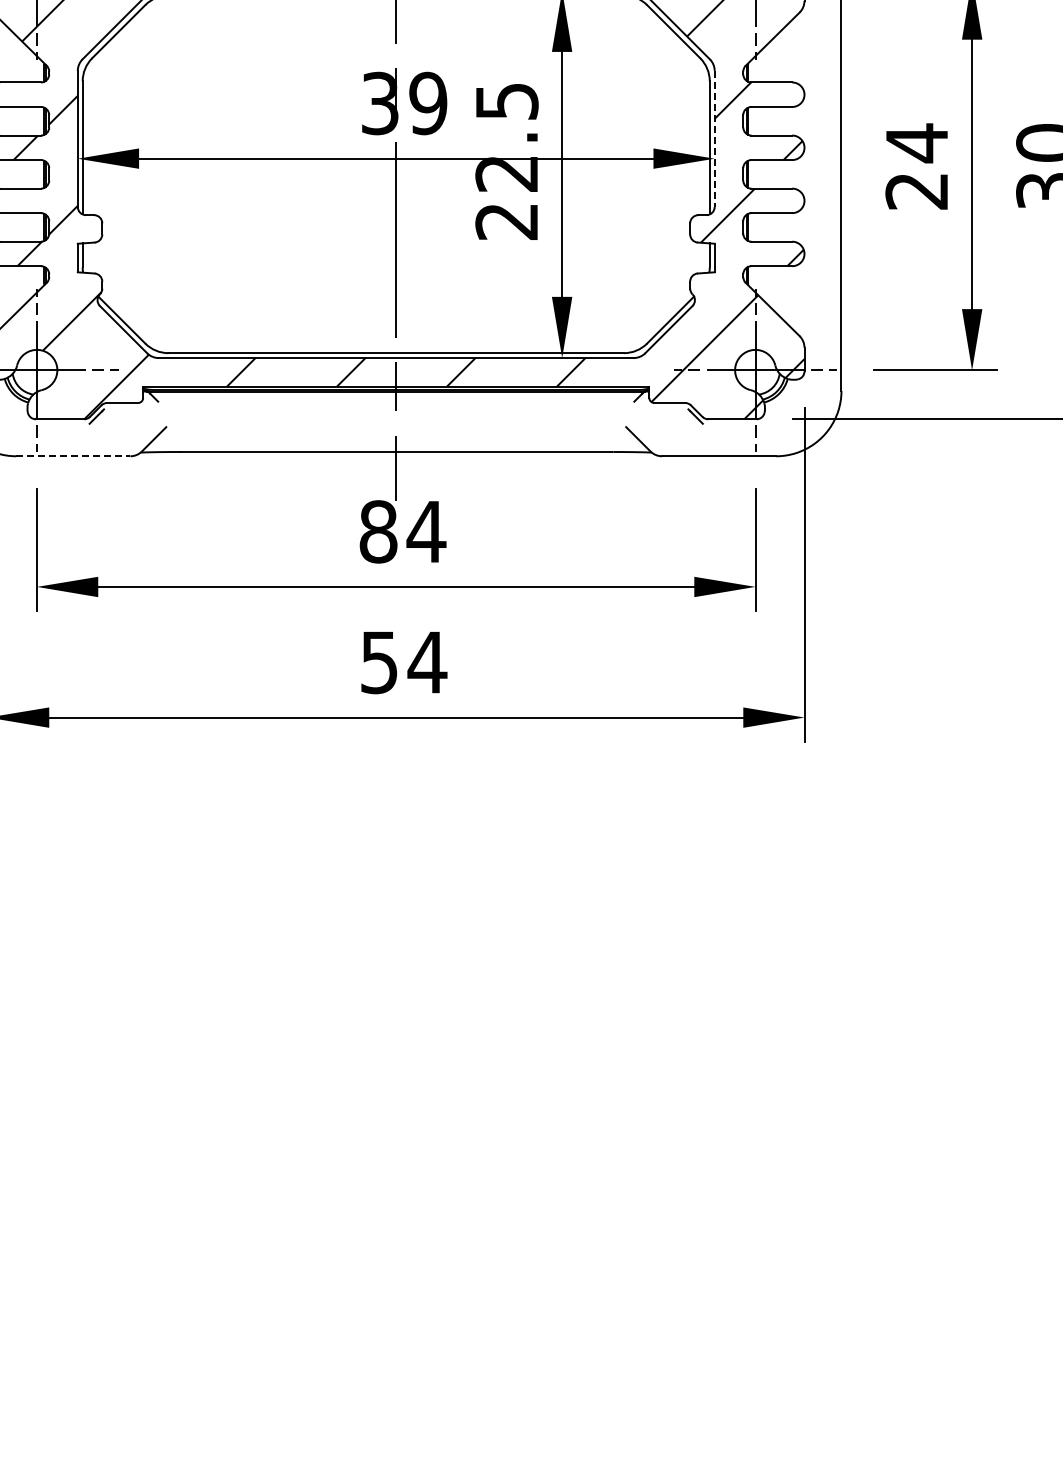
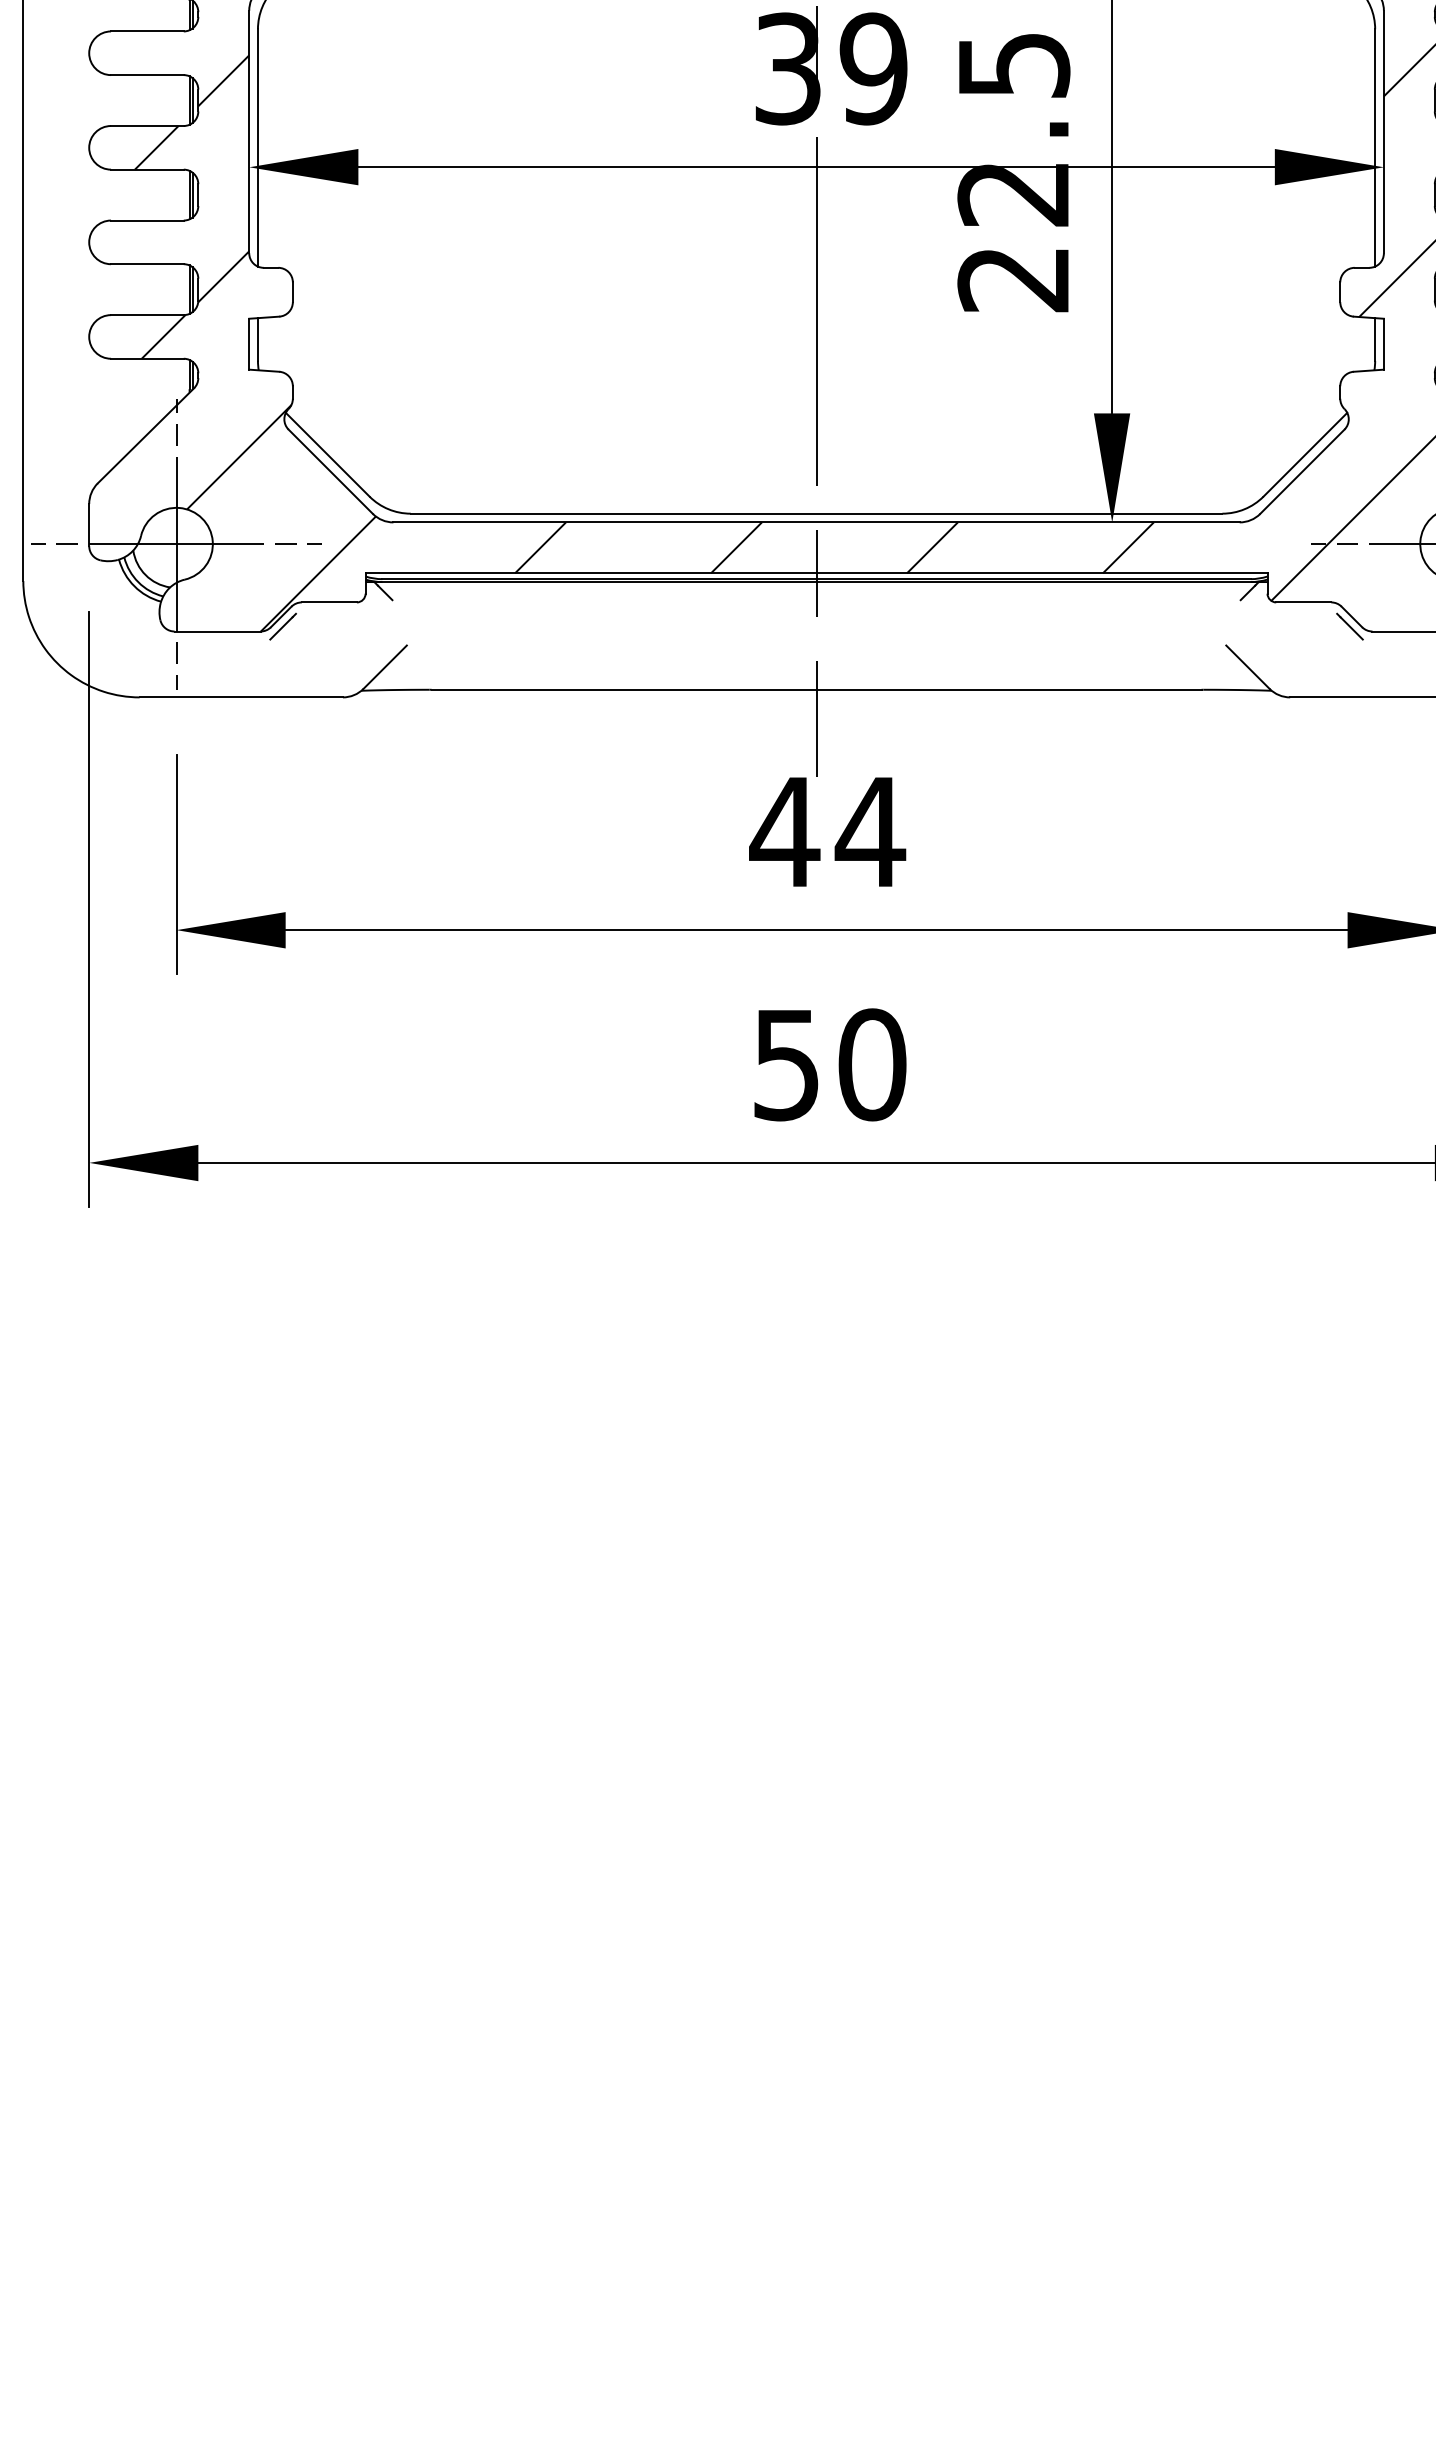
line: (714, 139) -> (1383, 133), dashed -> solid
line: (73, 456) -> (241, 697), dashed -> solid
text: (378, 531) -> (784, 831), 84 -> 44
text: (427, 662) -> (872, 1064), 54 -> 50

